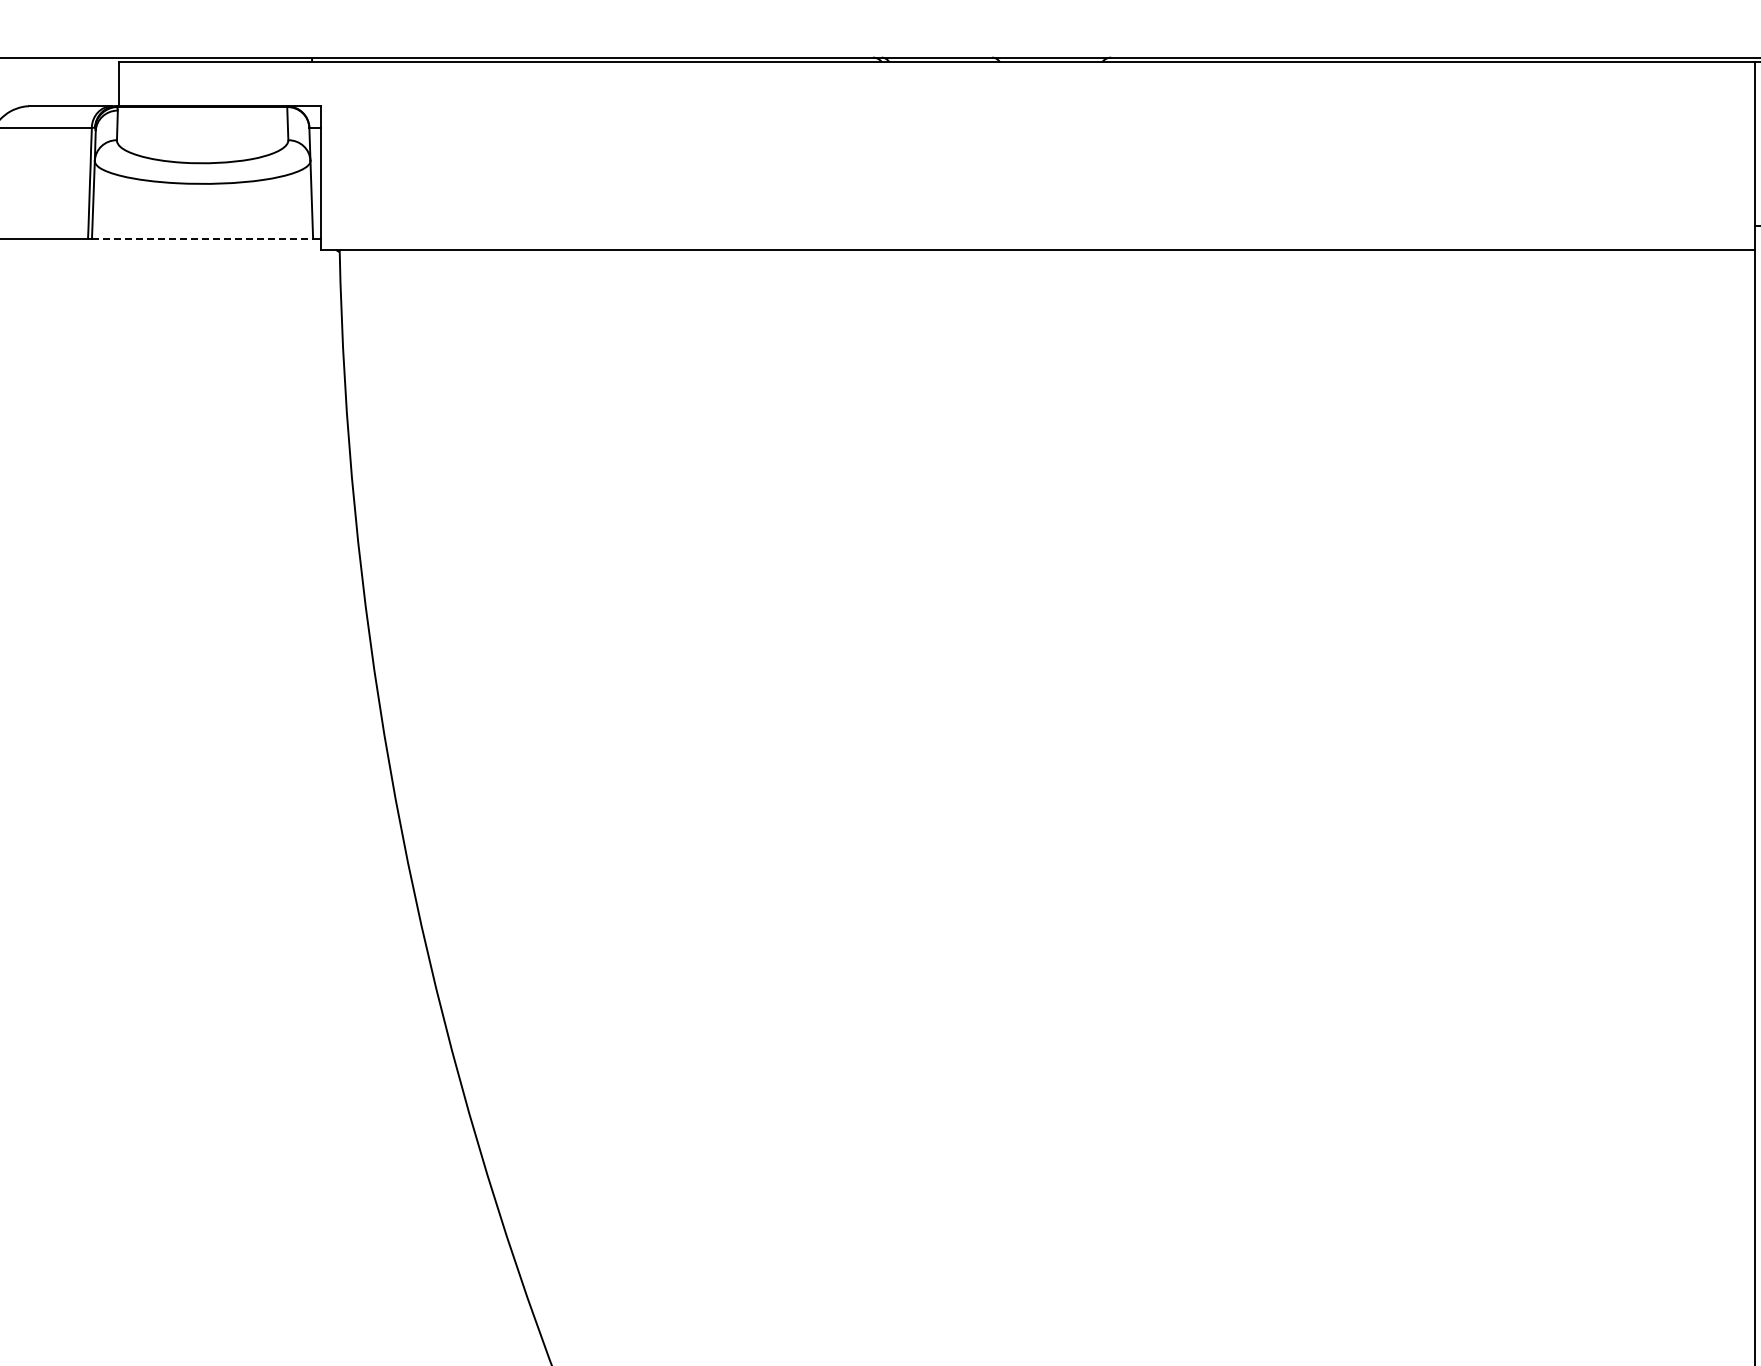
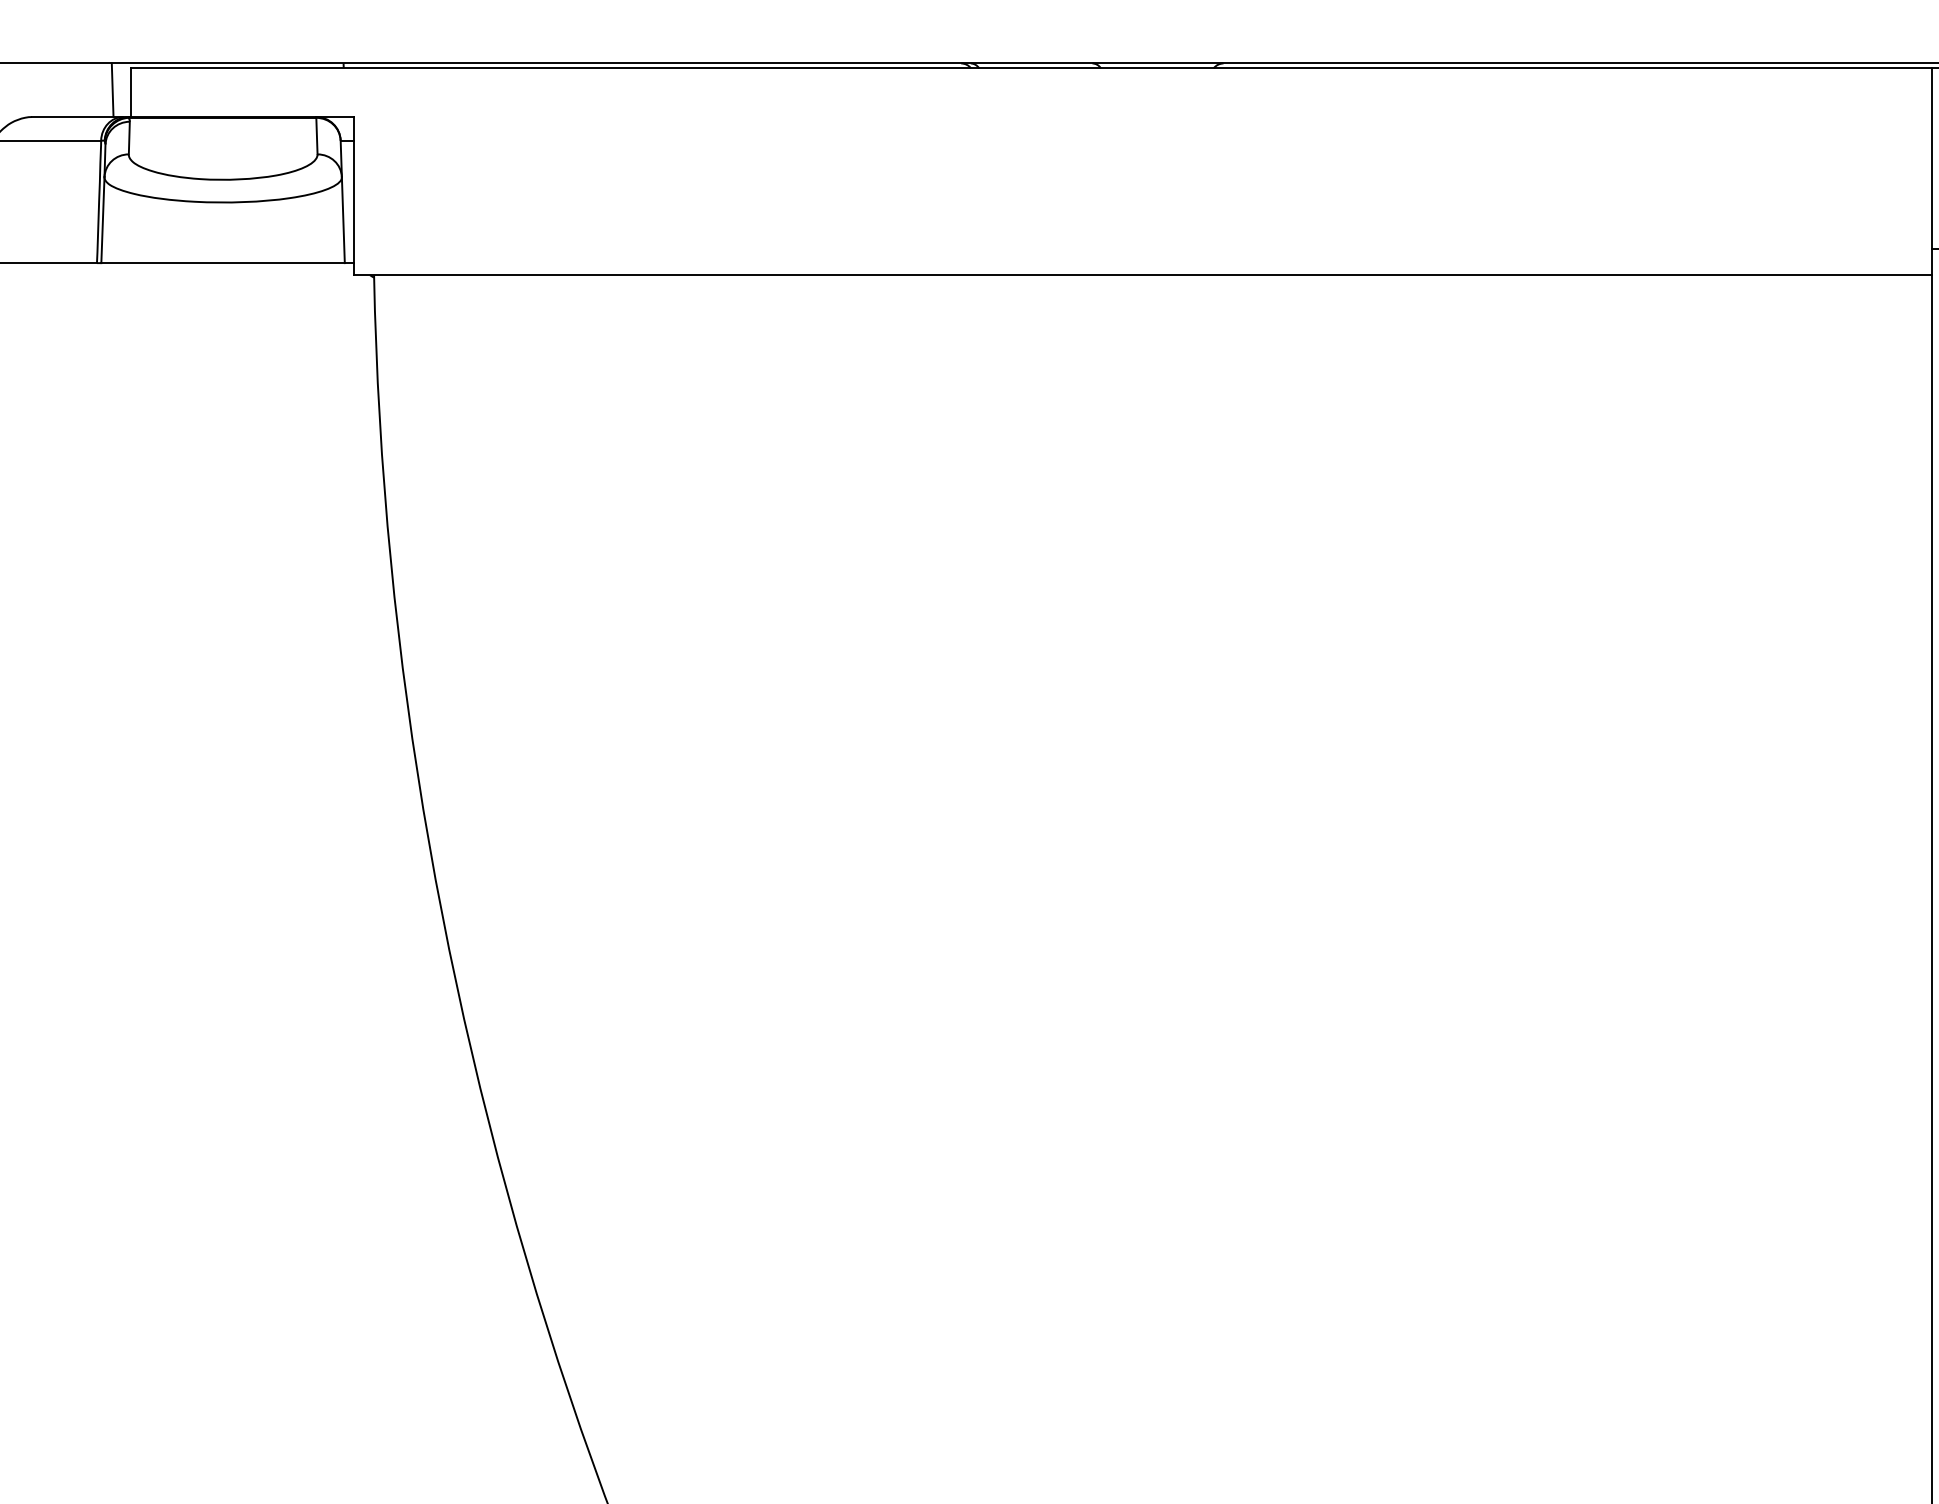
line: (102, 81) -> (112, 89), added
line: (202, 238) -> (223, 262), dashed -> solid

